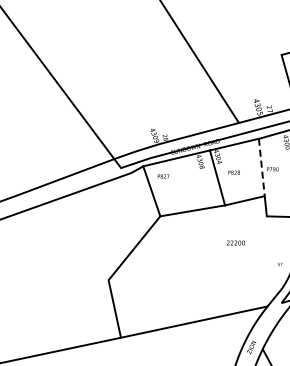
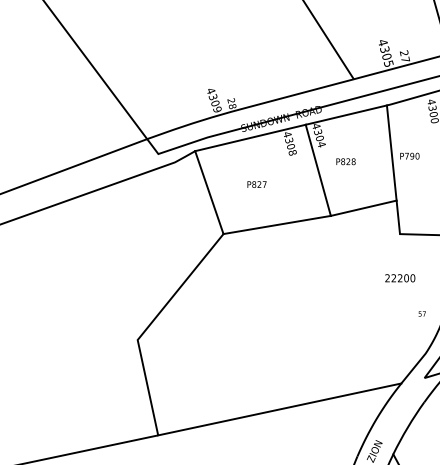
line: (261, 167) -> (391, 153), dashed -> solid
text: (163, 176) -> (256, 184), moved
text: (235, 242) -> (399, 277), moved

